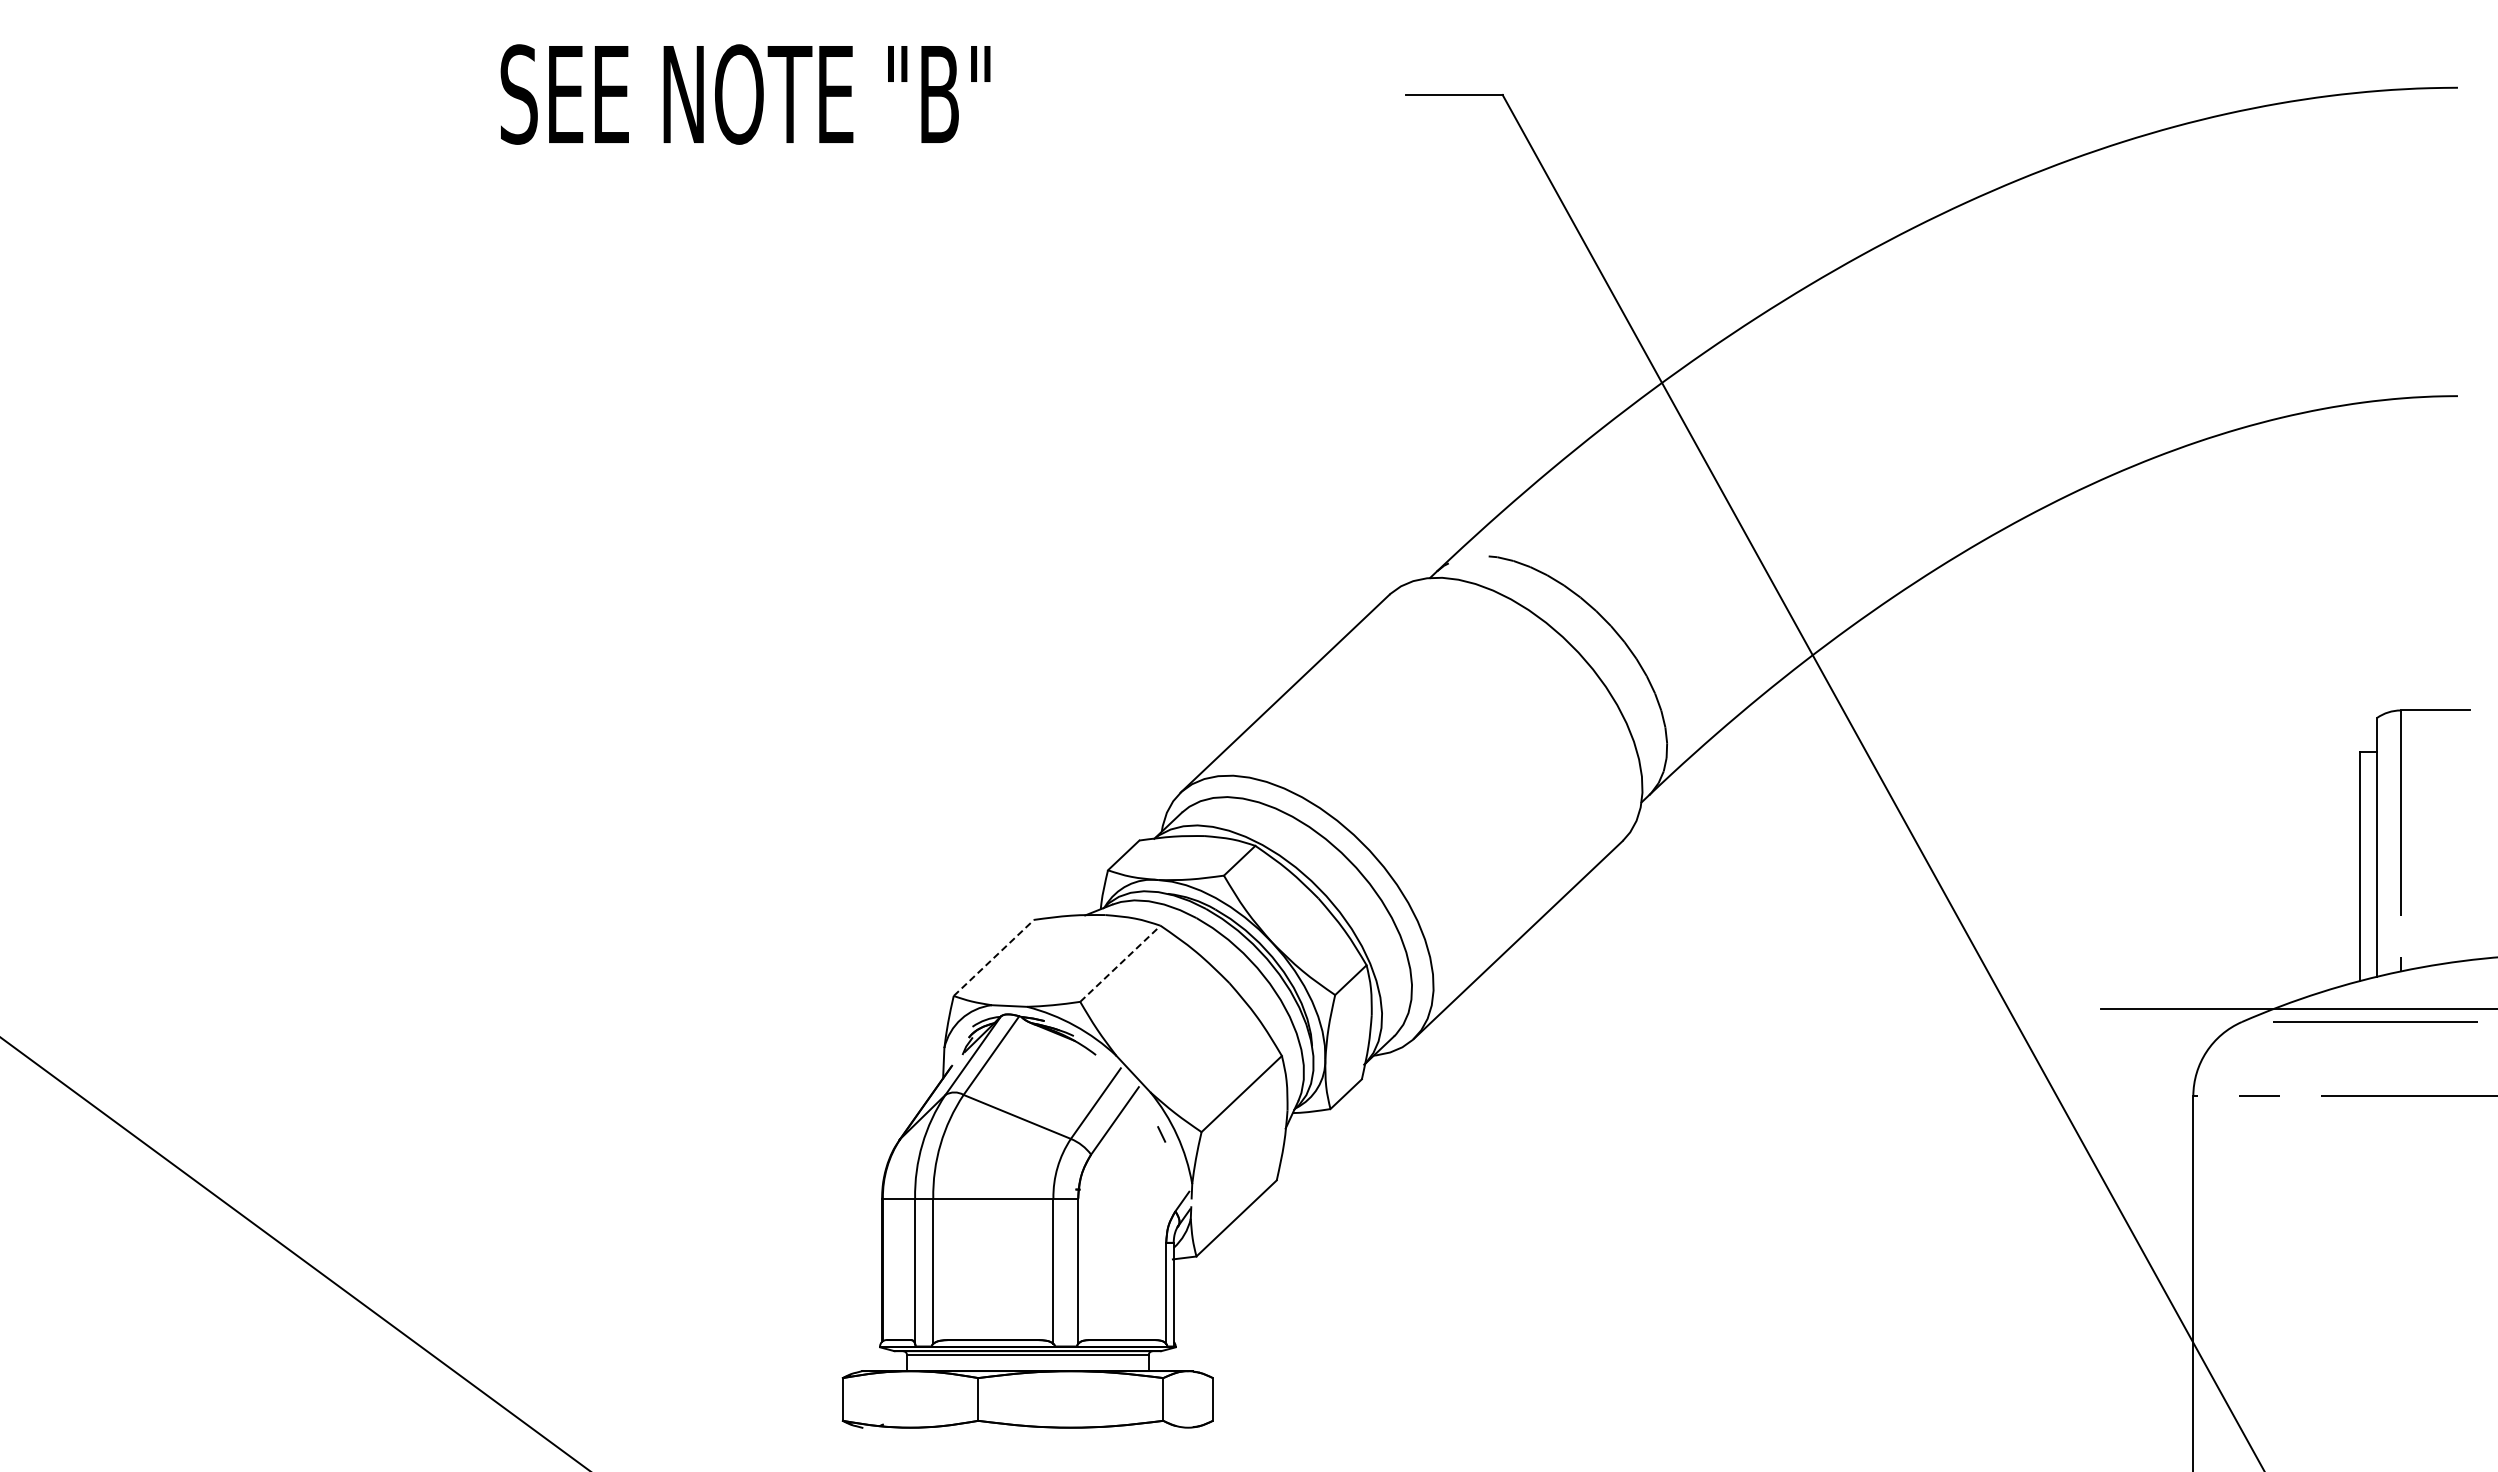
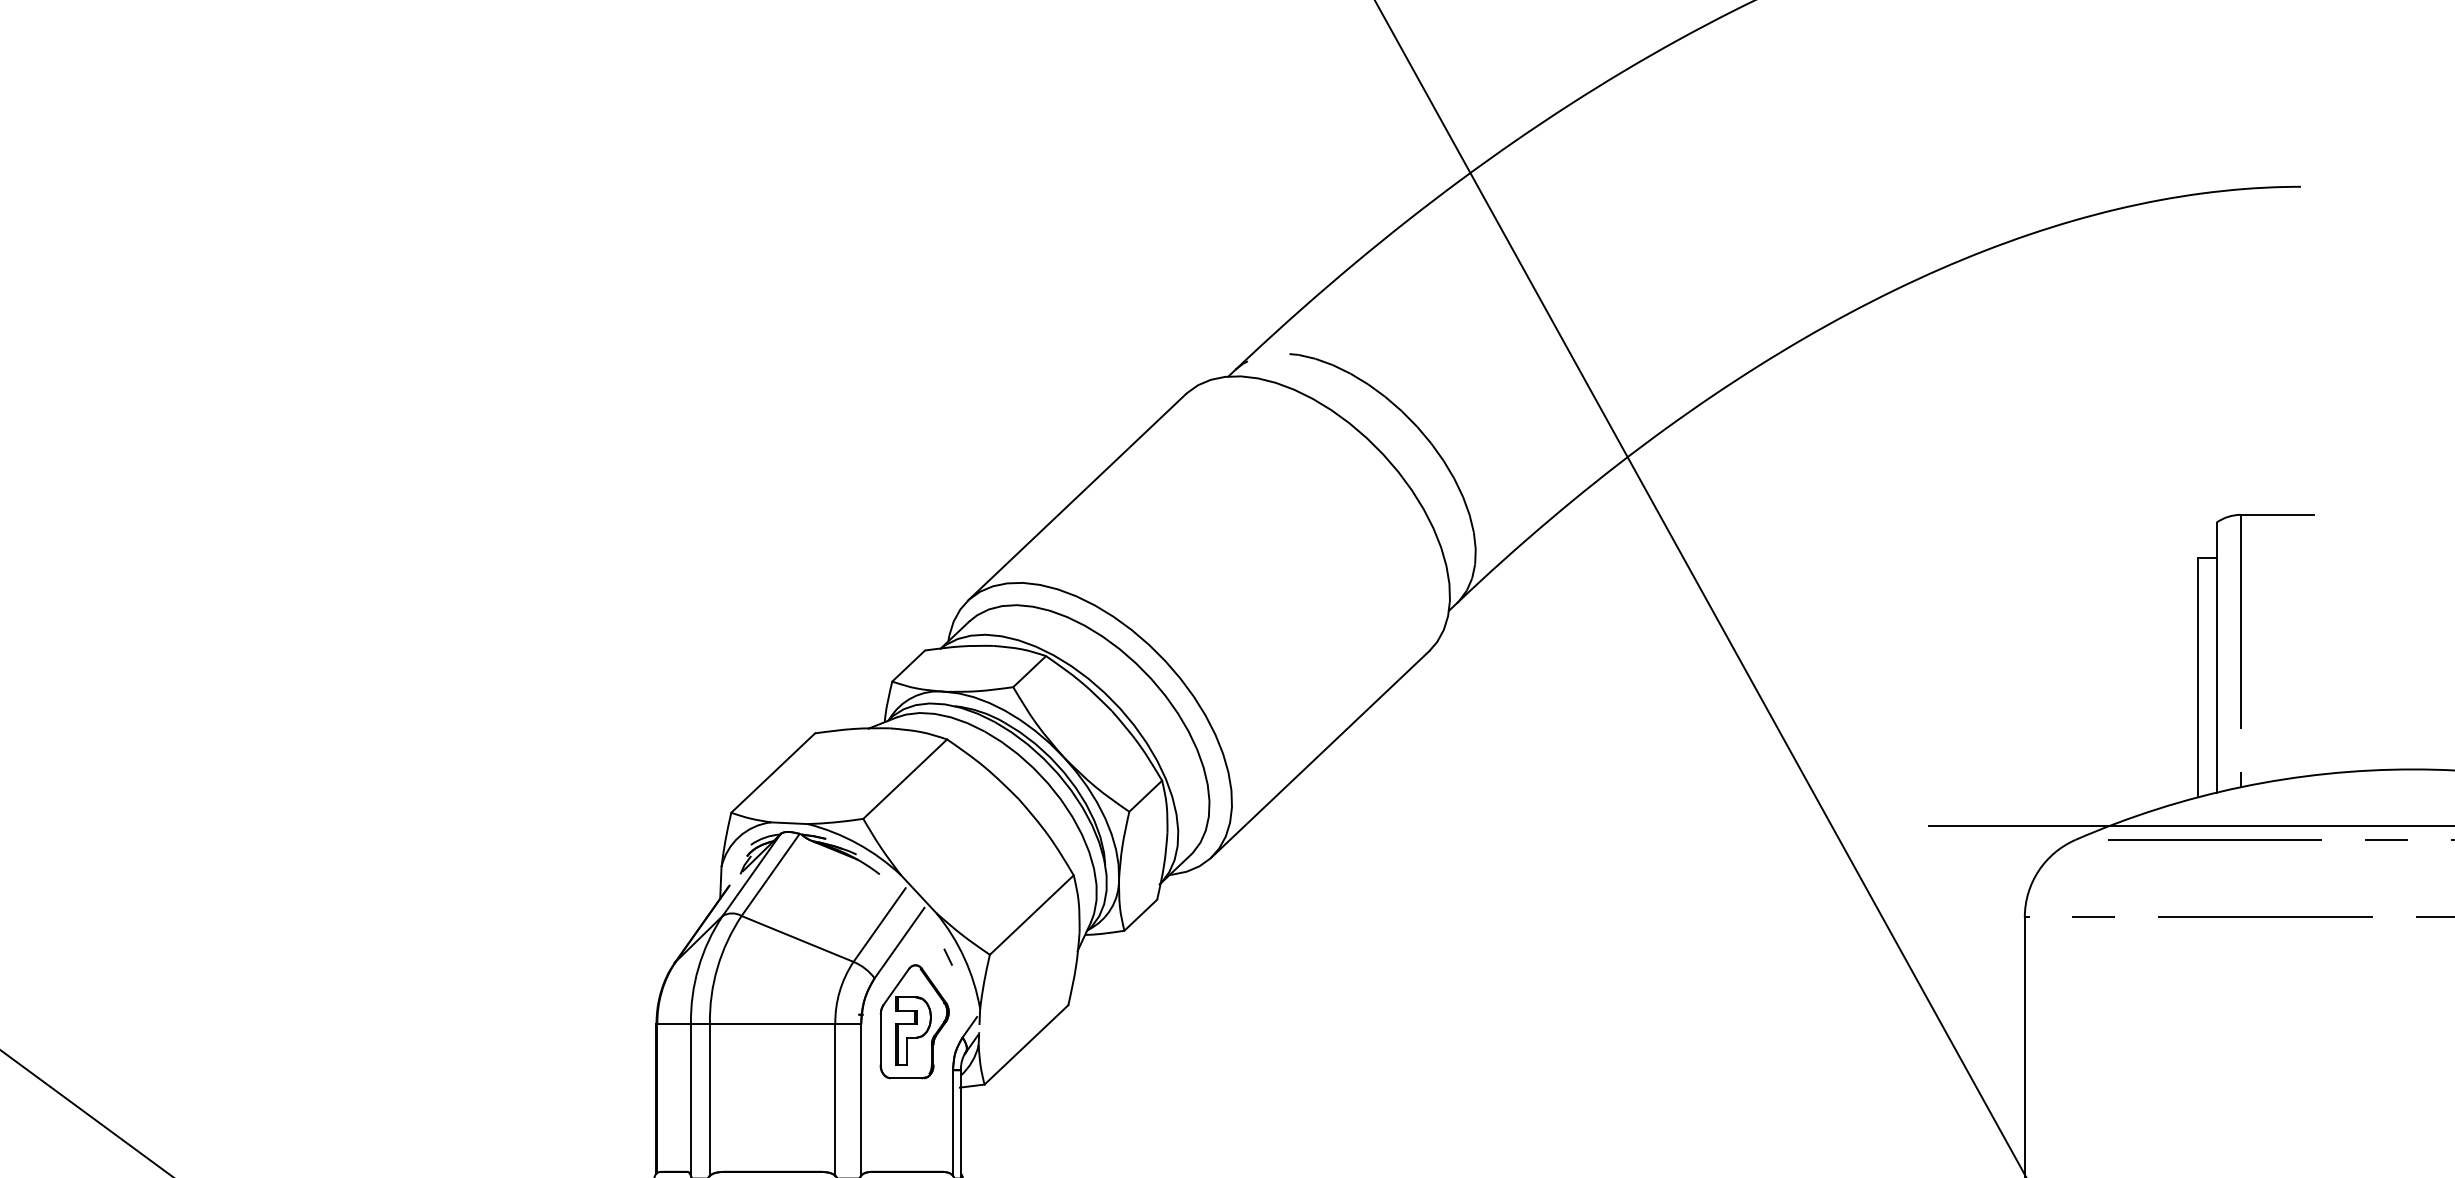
line: (994, 957) -> (773, 772), dashed -> solid
line: (1120, 963) -> (905, 778), dashed -> solid
part: (1129, 1196) -> (914, 1021), added

